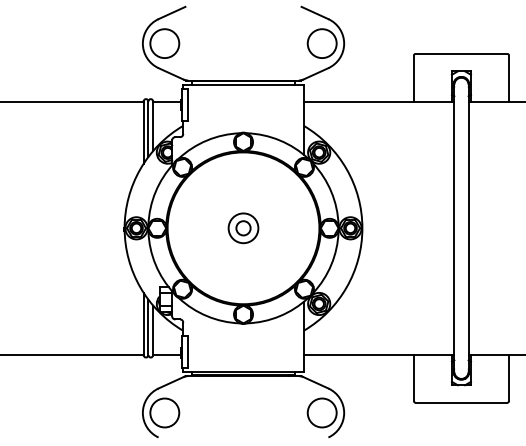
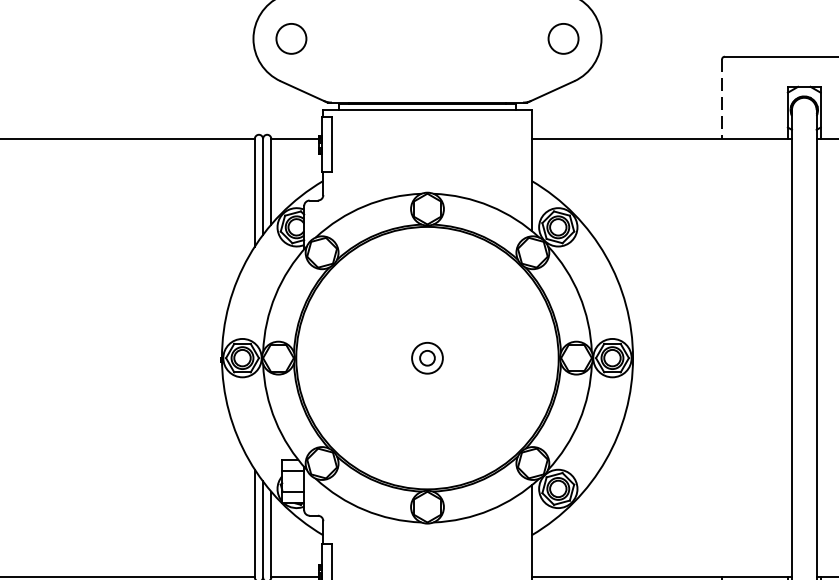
circle: (164, 43) -> (290, 38), size x0.6
circle: (321, 43) -> (562, 38), size x0.6
line: (413, 78) -> (721, 99), solid -> dashed
part: (243, 228) -> (427, 358), size x0.6

